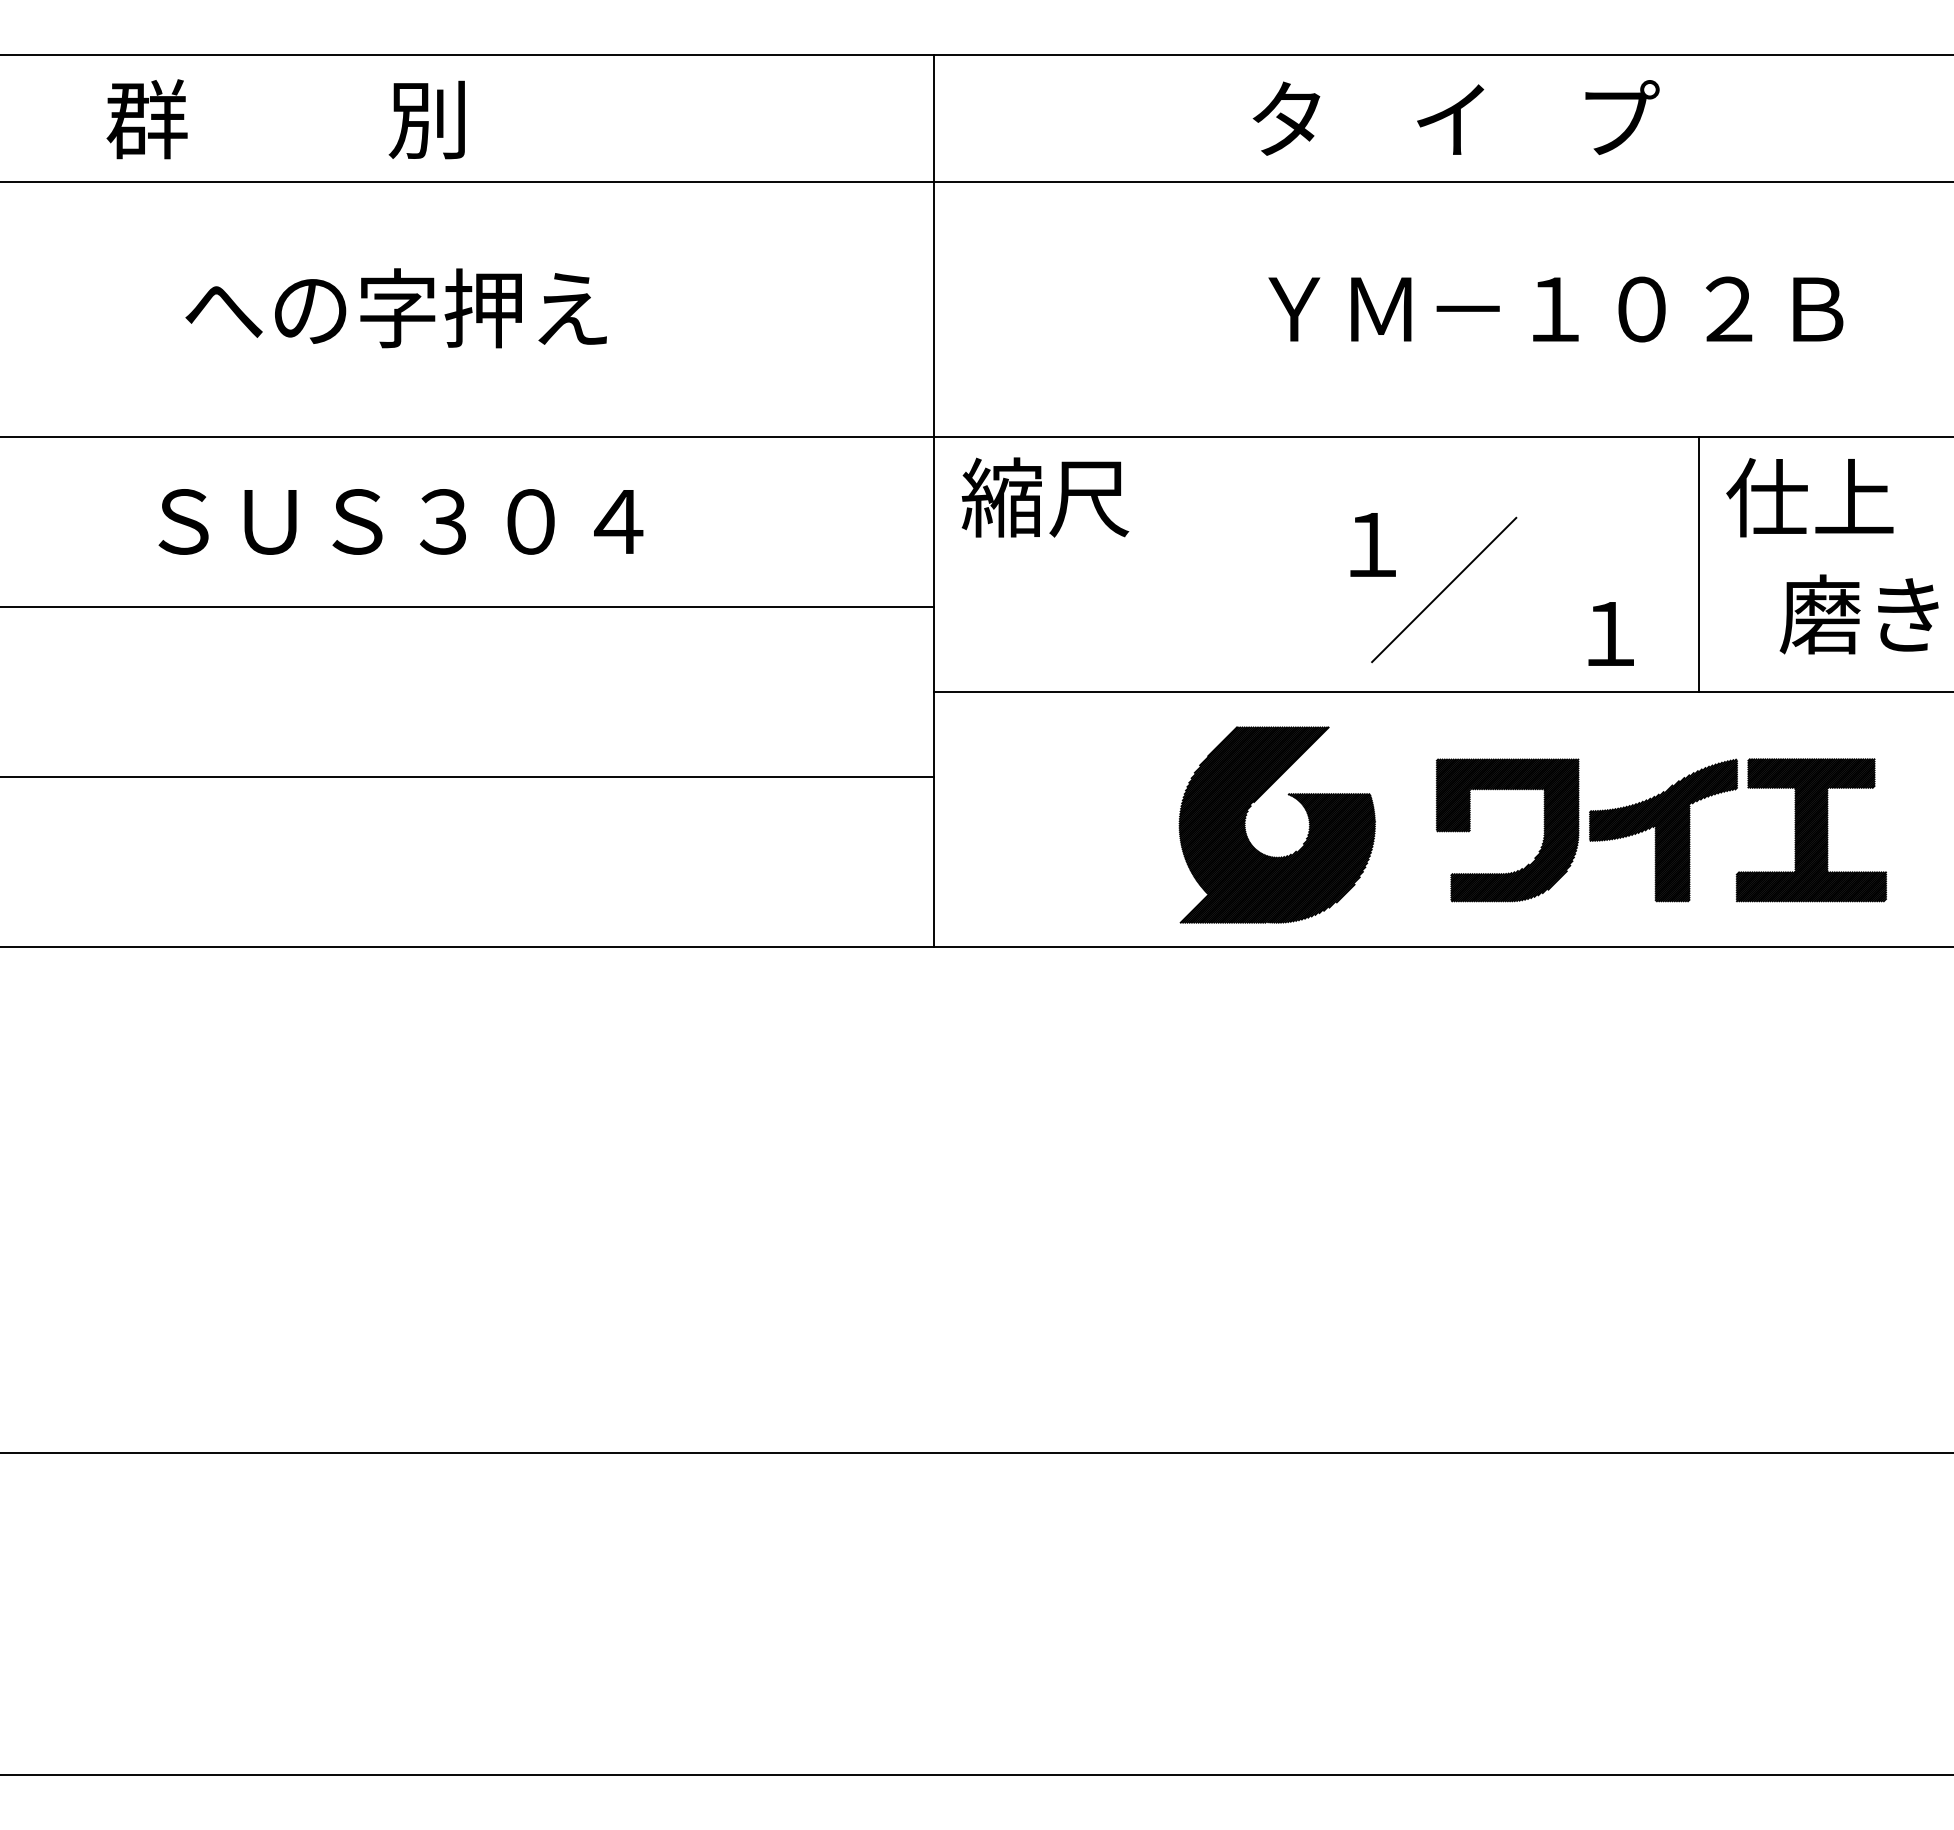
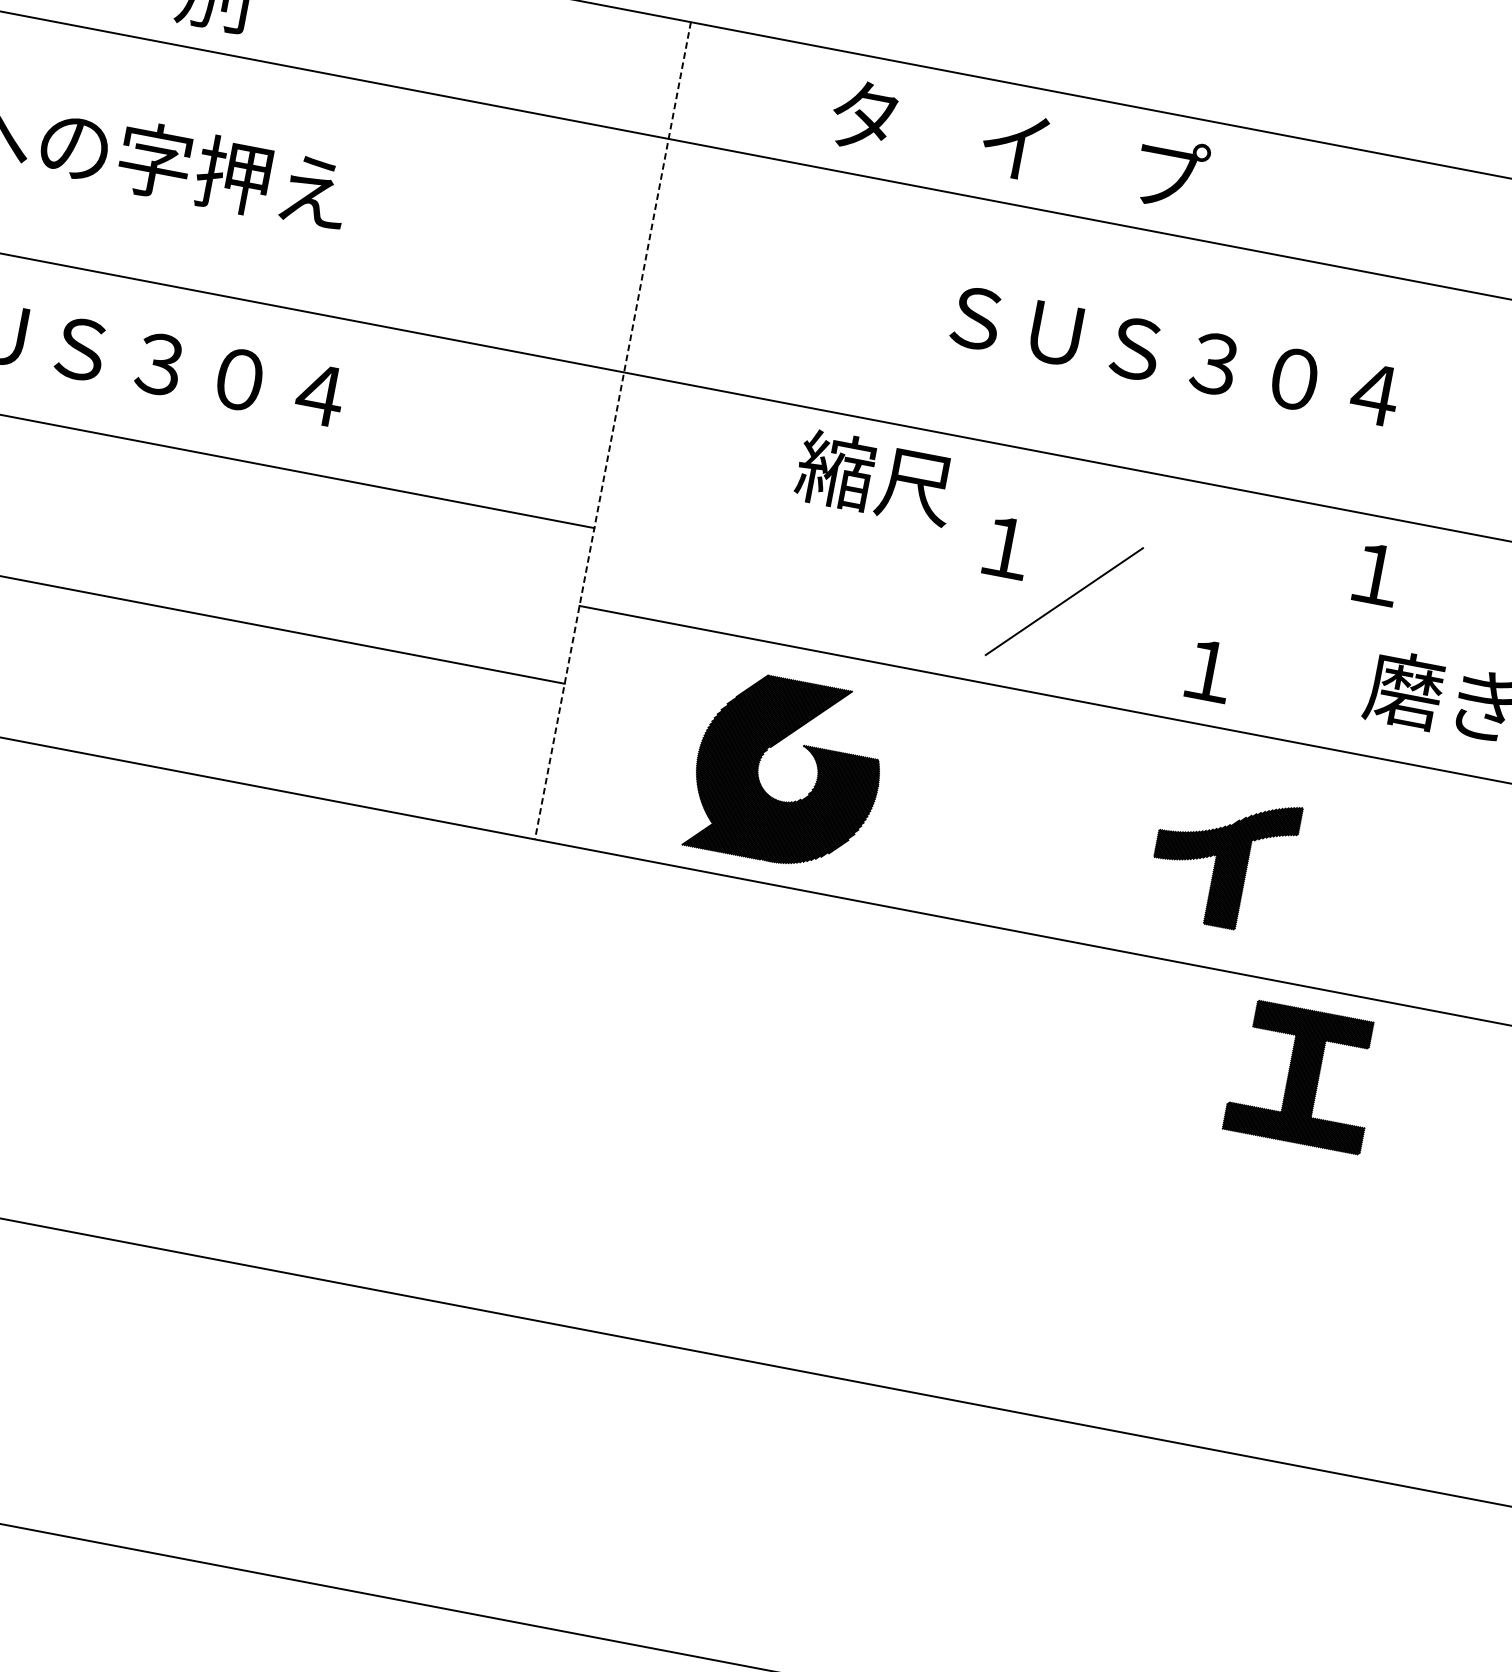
text: (1455, 117) -> (1019, 144), moved
text: (1555, 309) -> (1215, 364), ＹＭ－１０２Ｂ -> ＳＵＳ３０４
text: (1045, 497) -> (875, 477), moved
text: (1809, 497) -> (1415, 580), 仕上 -> １
line: (934, 501) -> (612, 431), solid -> dashed
line: (1699, 564) -> (1302, 622), removed
part: (1247, 815) -> (762, 758), moved
part: (1543, 830) -> (1113, 839), removed
part: (1811, 830) -> (1303, 1076), moved

